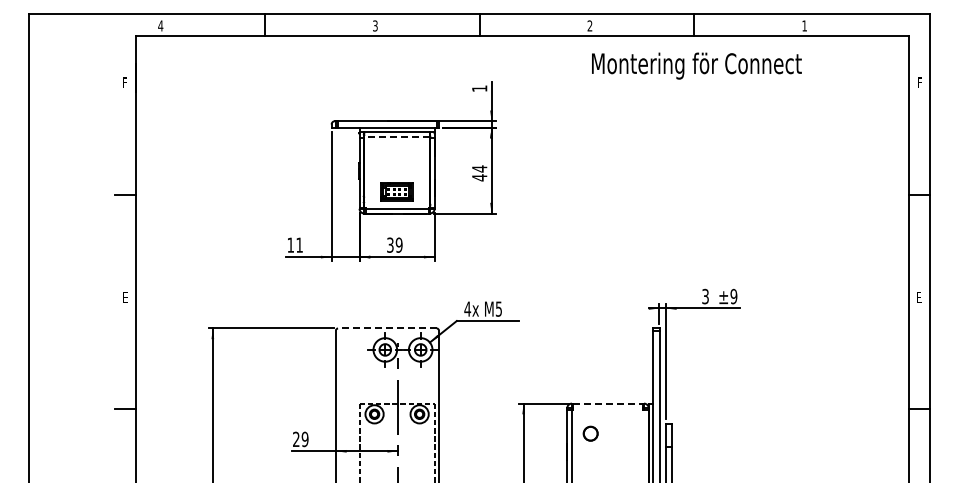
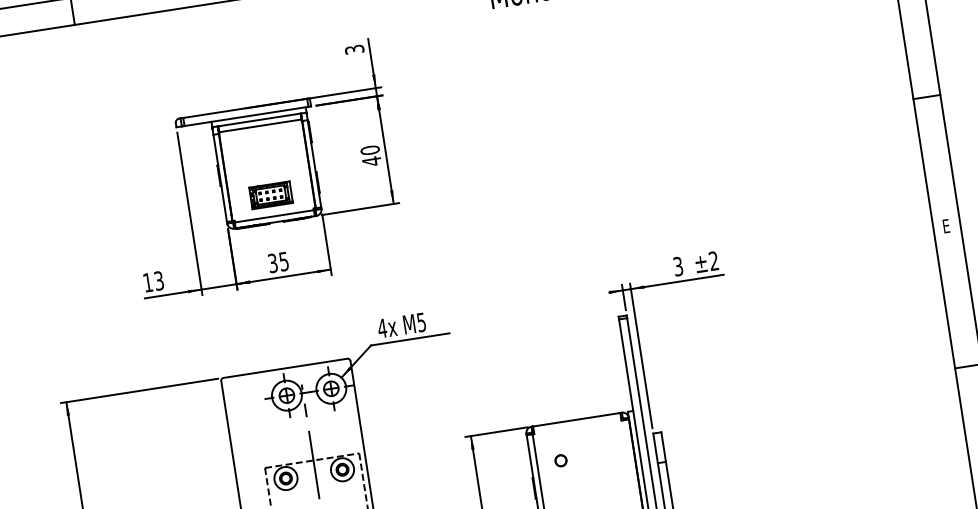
text: (479, 88) -> (354, 49), 1 -> 3
line: (397, 136) -> (260, 125), dashed -> solid
text: (479, 168) -> (369, 149), 44 -> 40
text: (299, 244) -> (158, 280), 11 -> 13
text: (398, 244) -> (283, 260), 39 -> 35
text: (733, 296) -> (713, 261), ±9 -> ±2
line: (386, 328) -> (284, 368), dashed -> solid
line: (607, 403) -> (576, 419), dashed -> solid
part: (590, 433) -> (560, 460), size x0.62

